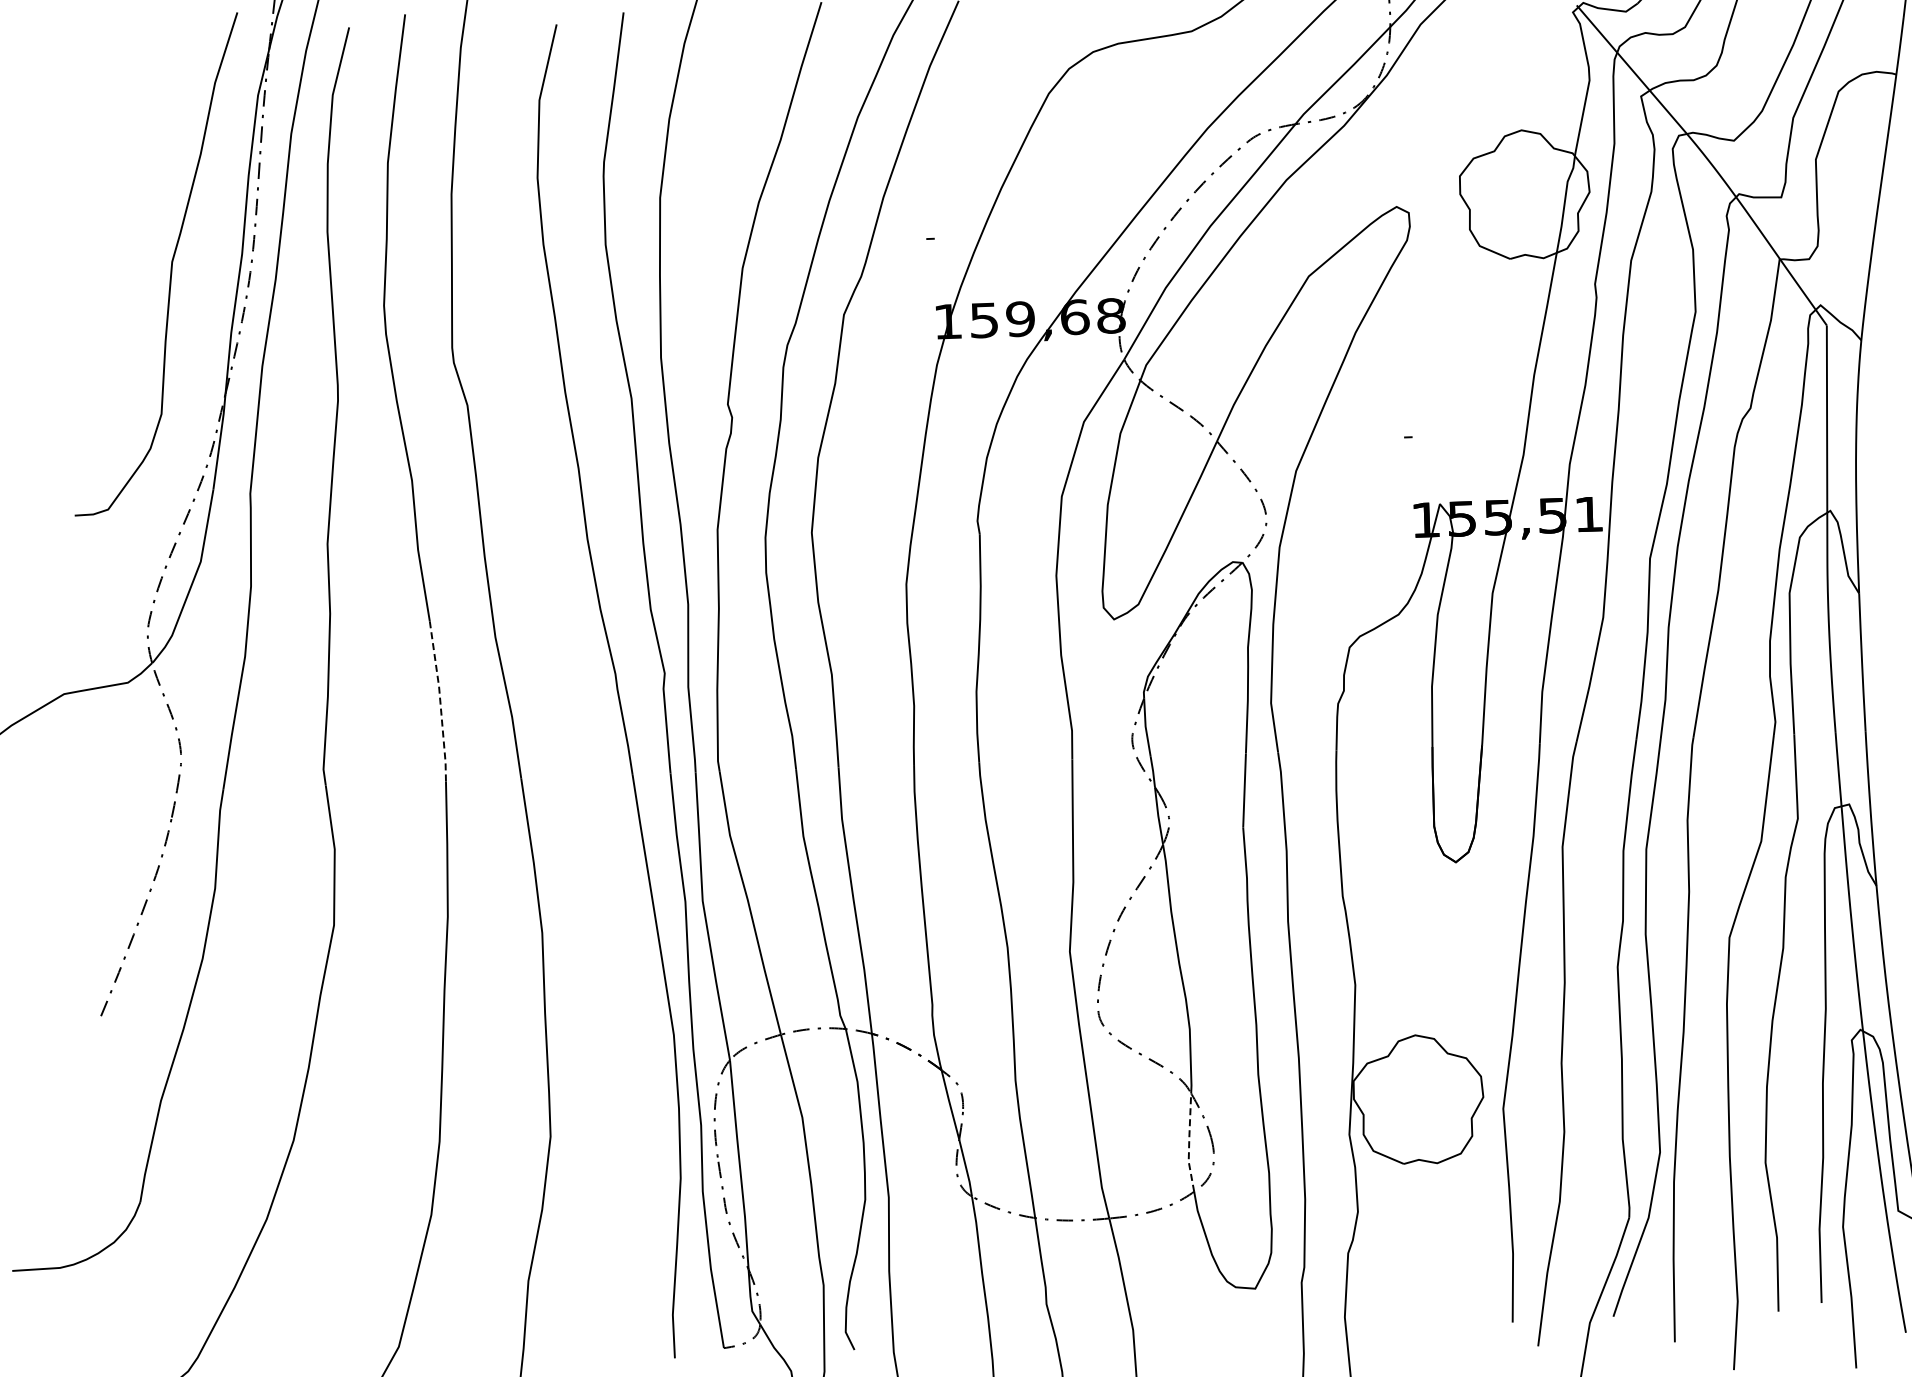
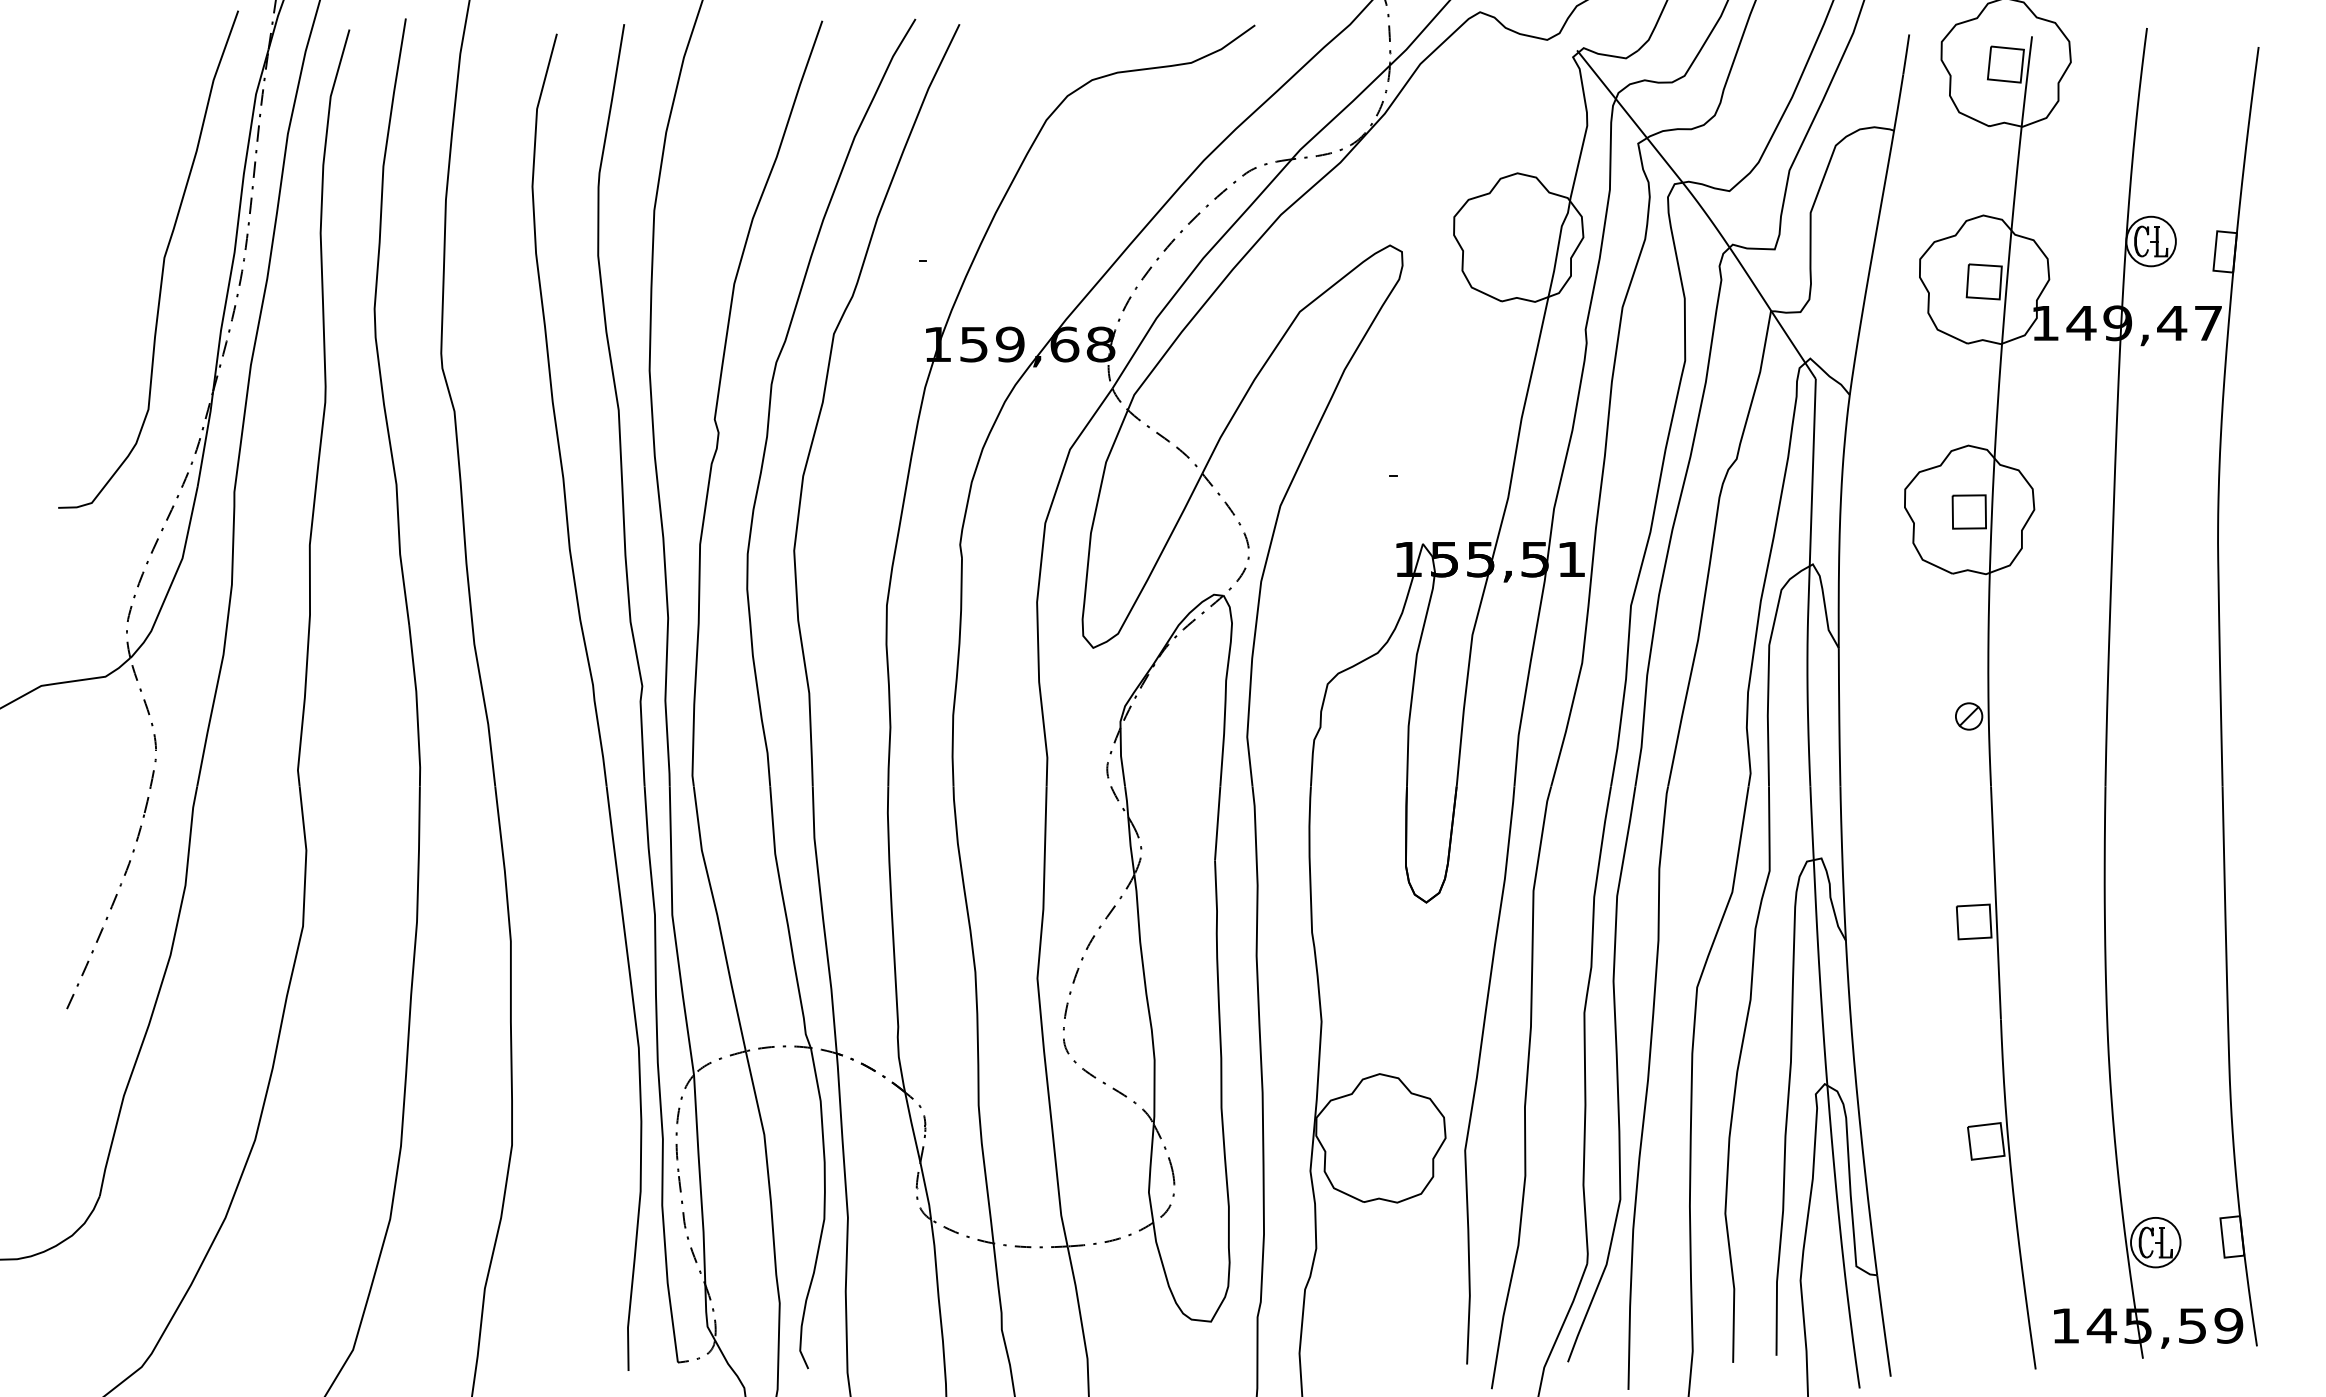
line: (440, 701) -> (417, 706), dashed -> solid
line: (1189, 1142) -> (1150, 1173), dashed -> solid

